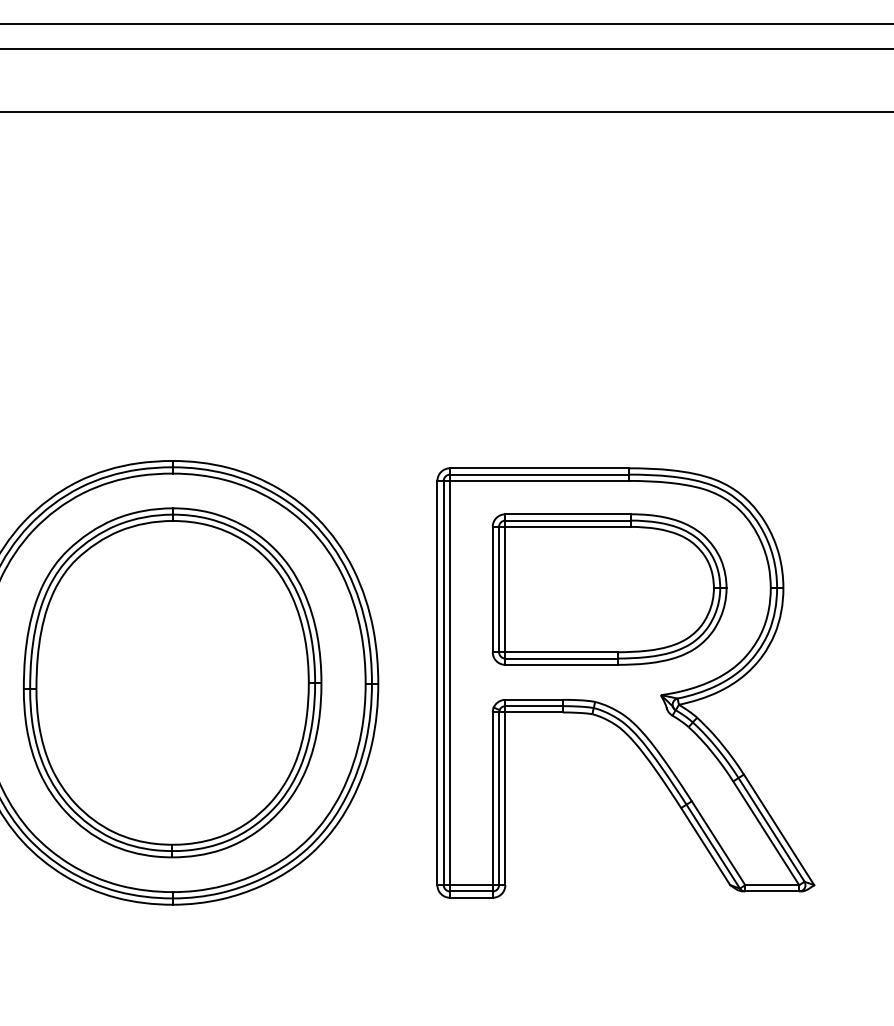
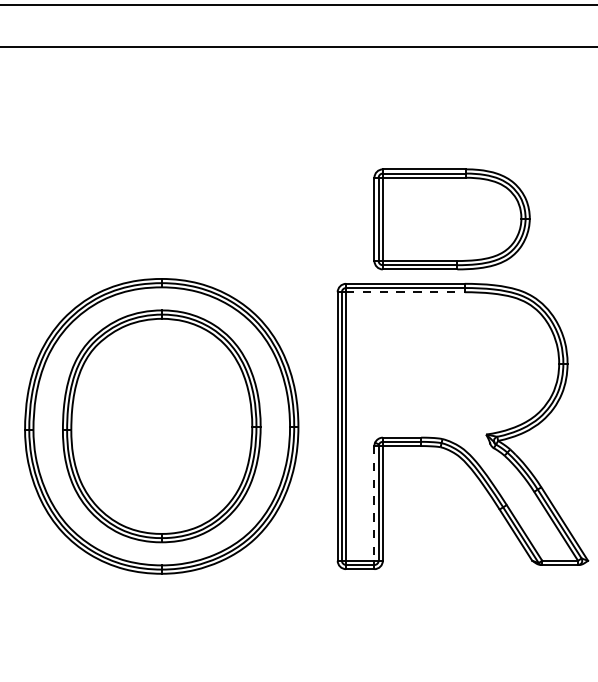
line: (539, 481) -> (405, 292), solid -> dashed
part: (608, 589) -> (451, 219), moved
line: (492, 798) -> (374, 503), solid -> dashed

